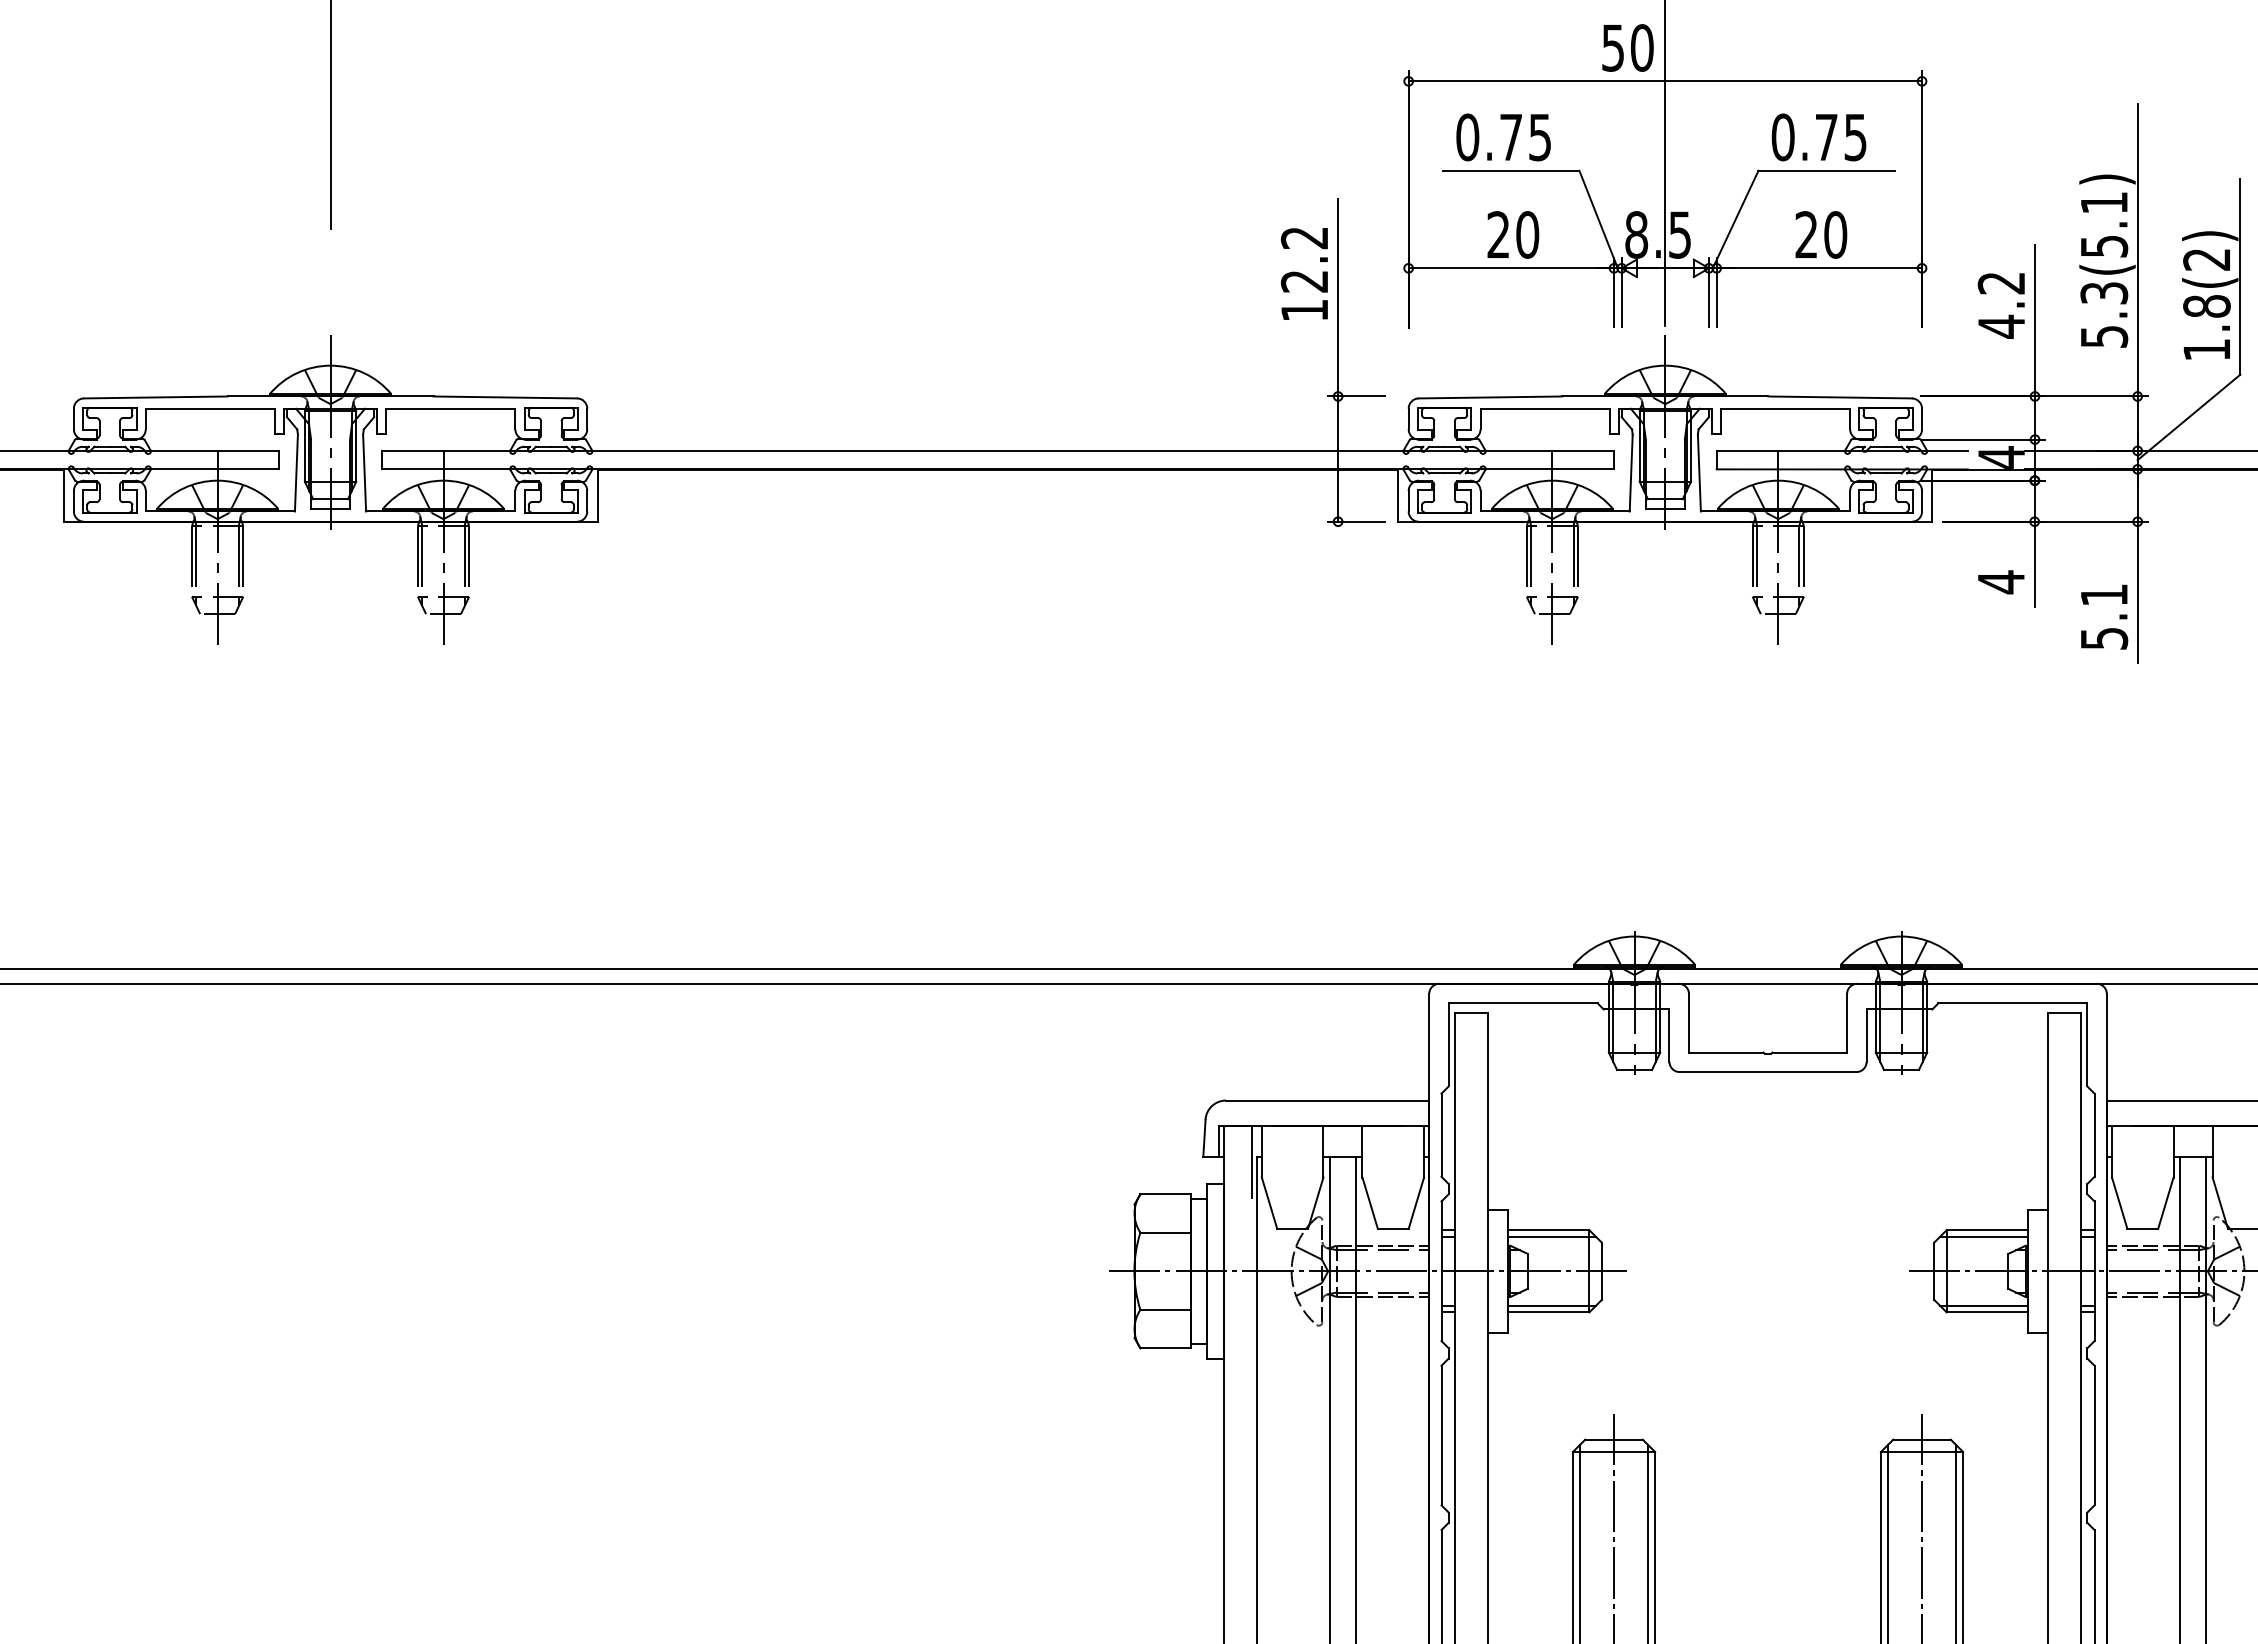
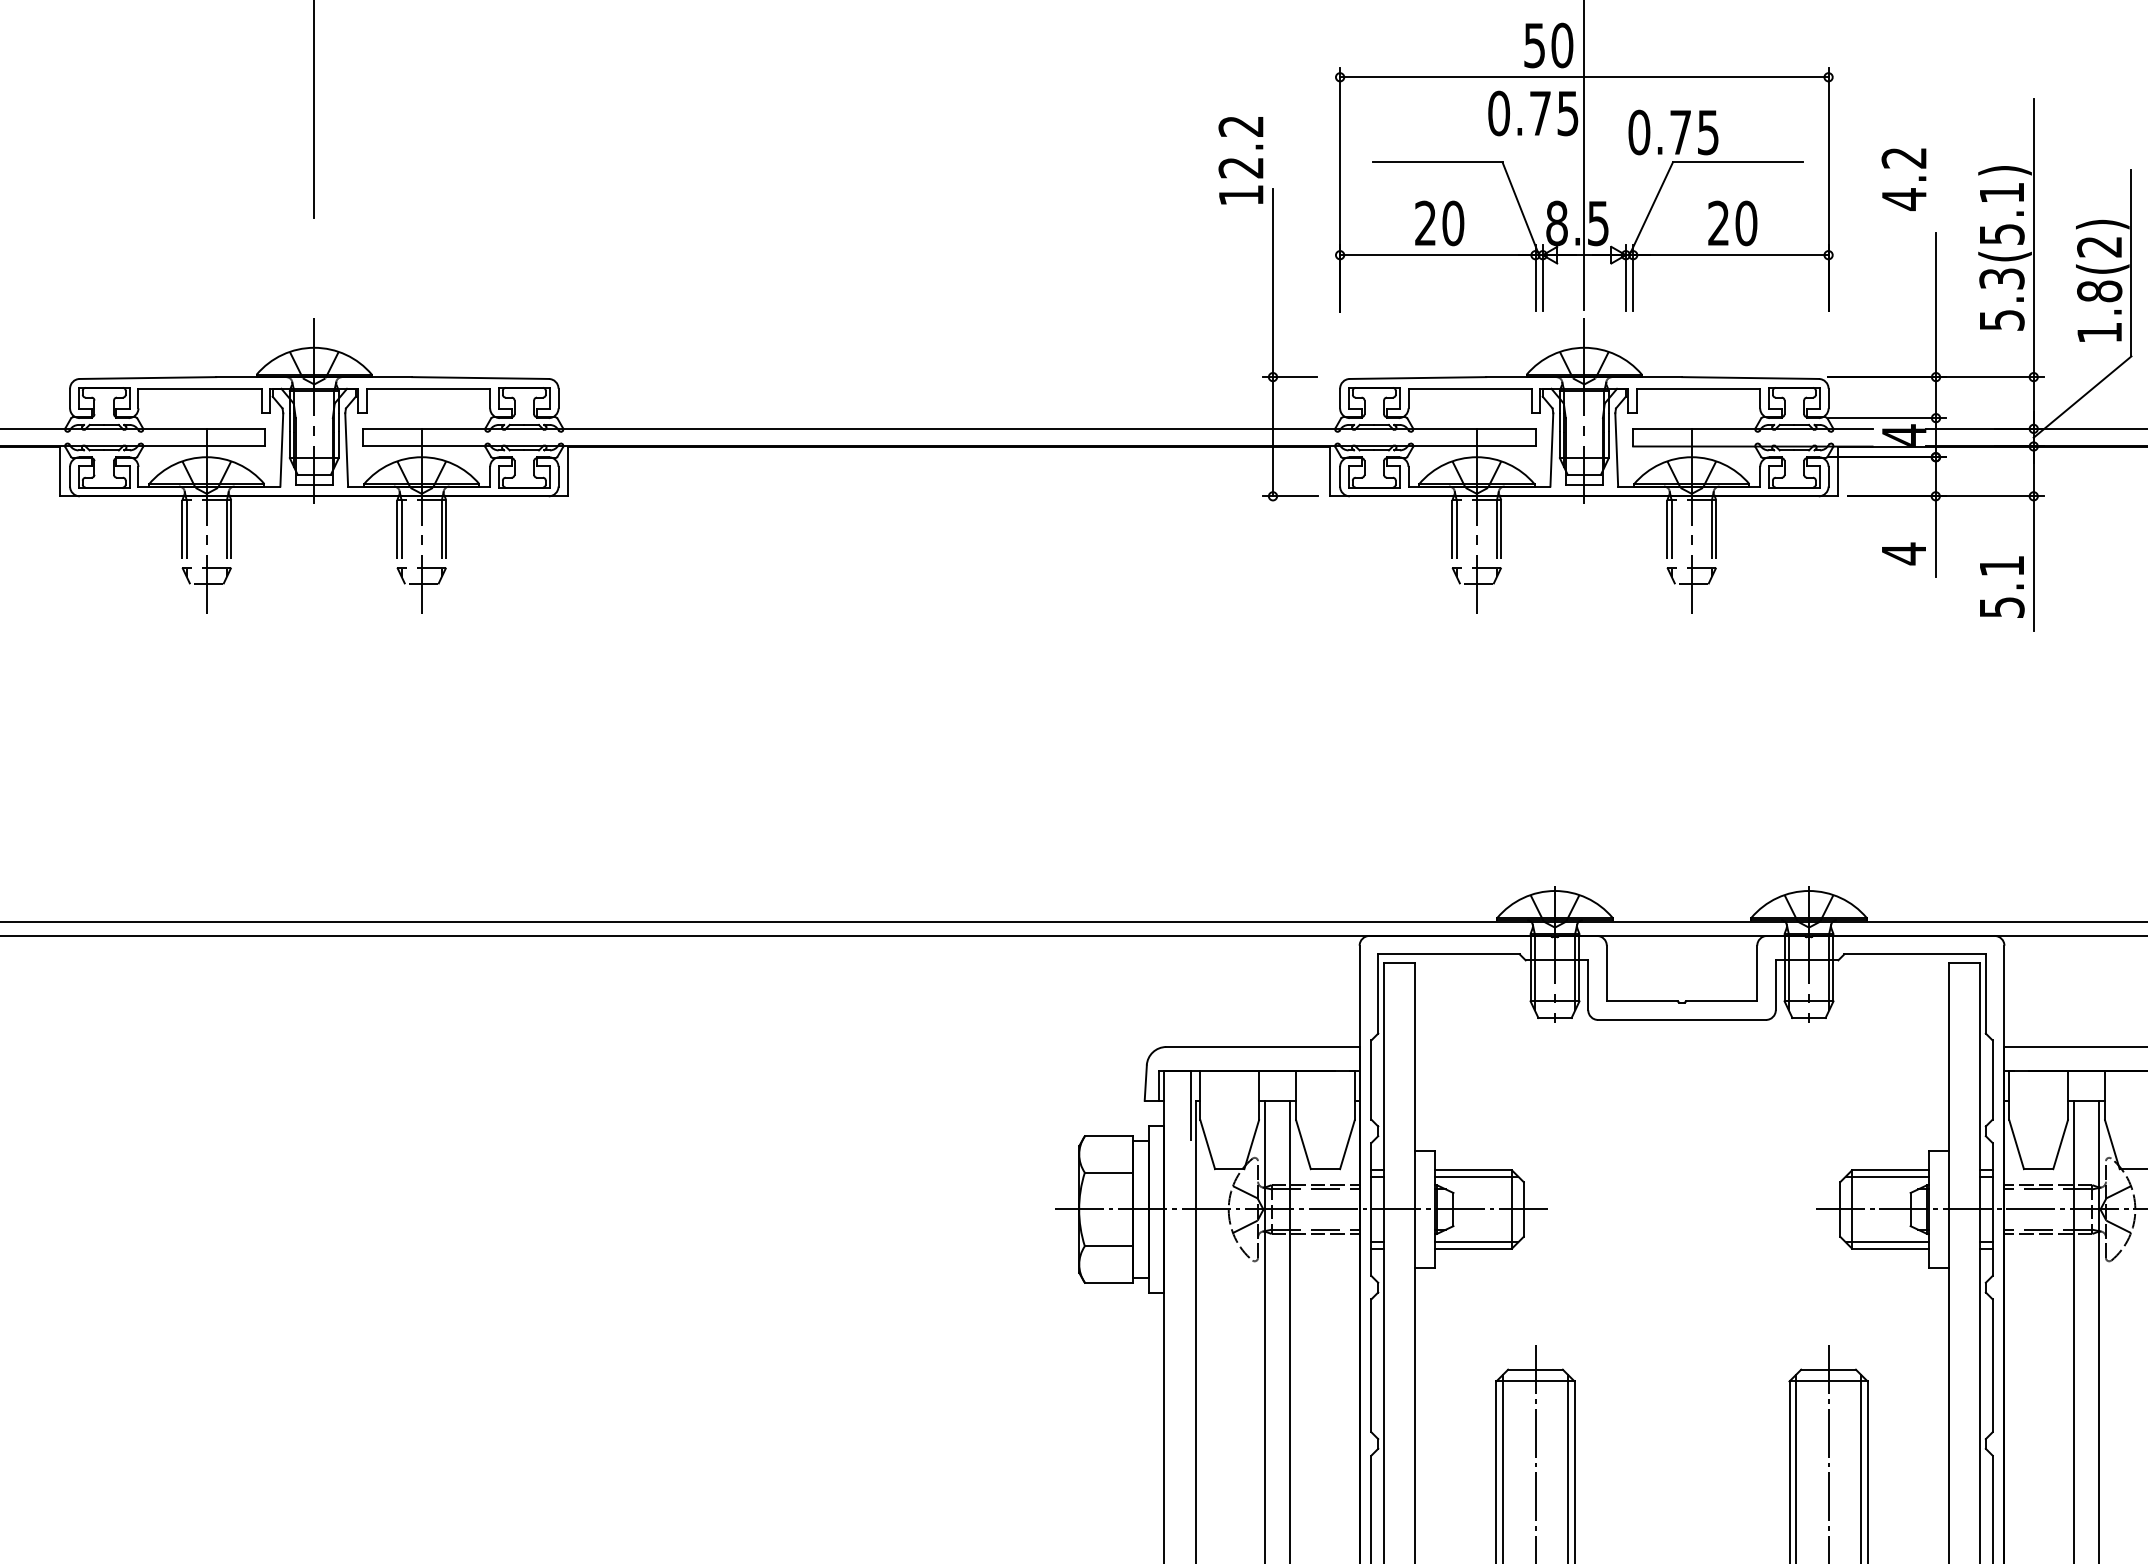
text: (1503, 137) -> (1533, 113), moved
text: (1818, 137) -> (1672, 132), moved
text: (1303, 273) -> (1240, 160), moved
text: (2000, 305) -> (1903, 179), moved

